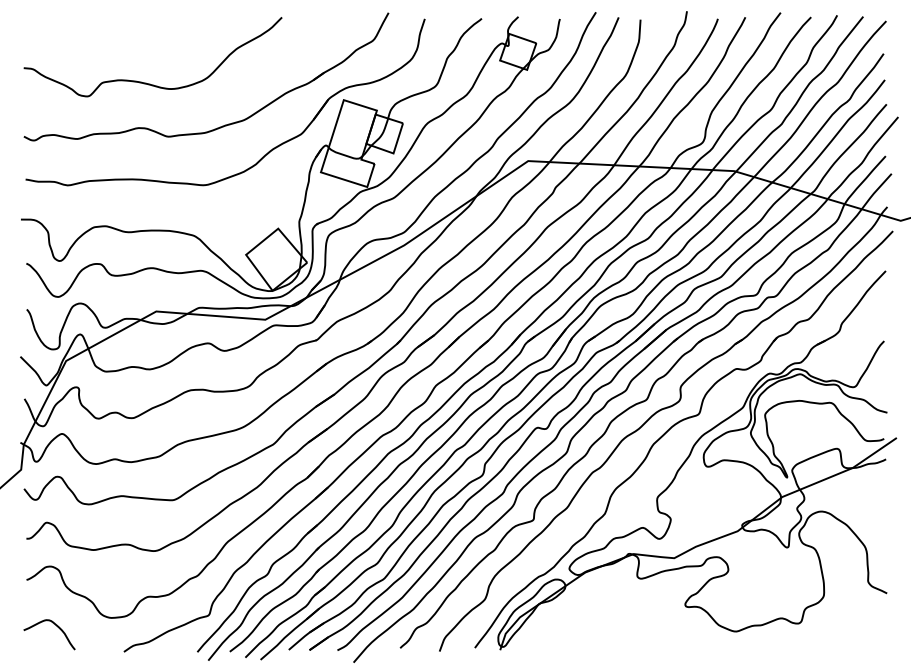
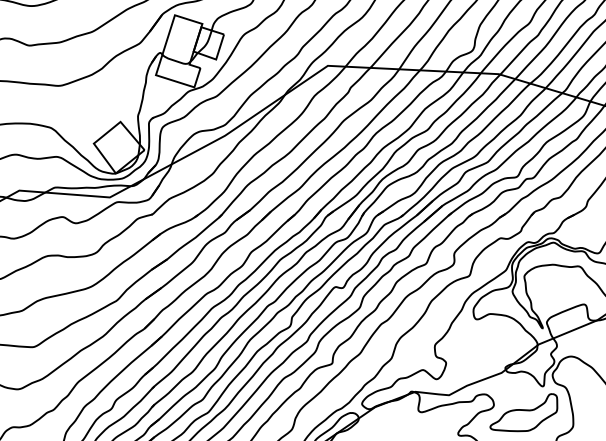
part: (764, 578) -> (523, 412), added

